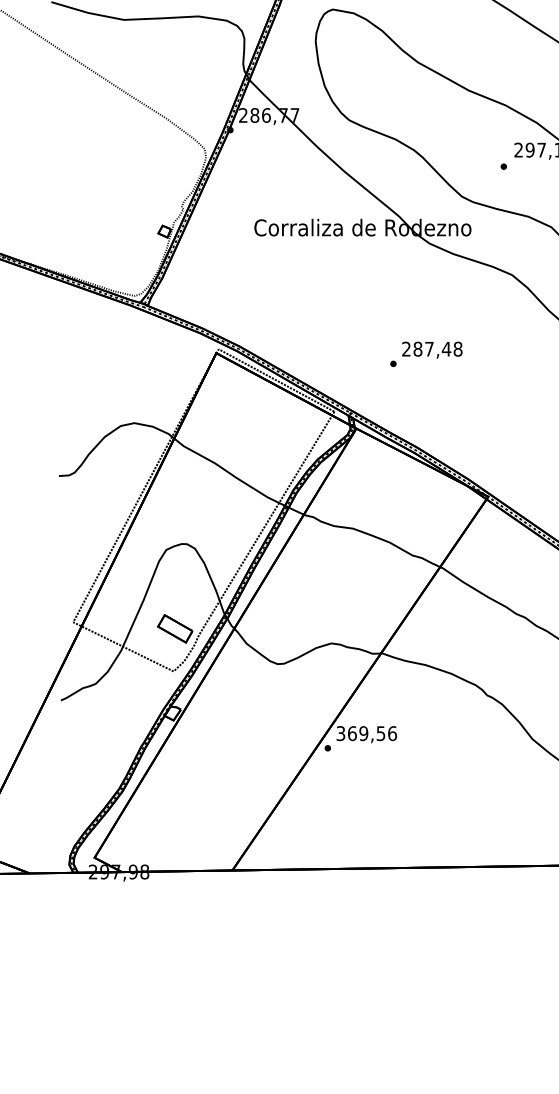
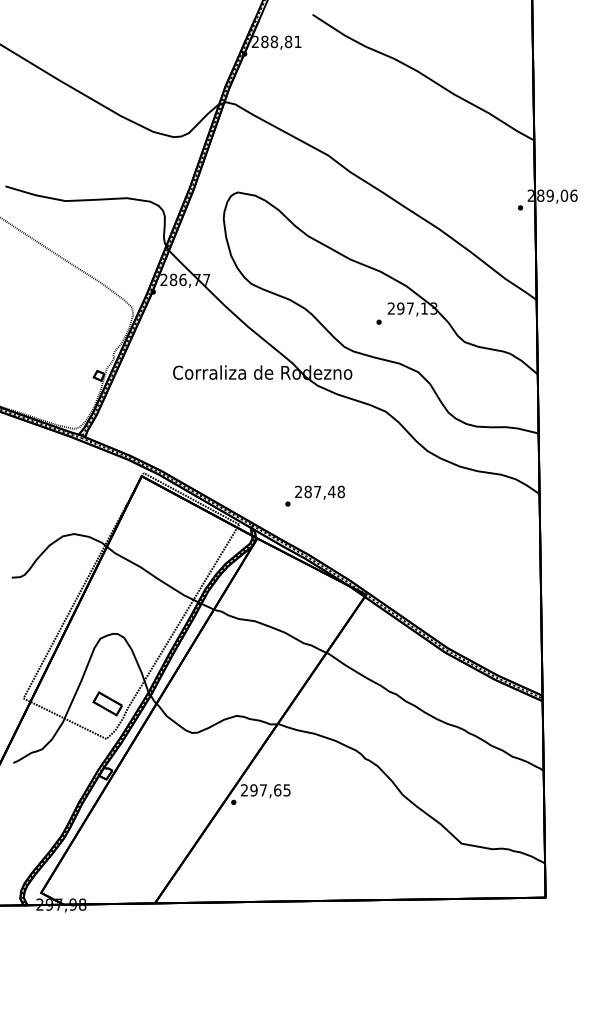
text: (425, 353) -> (314, 495), moved
text: (366, 733) -> (265, 790), 369,56 -> 297,65

